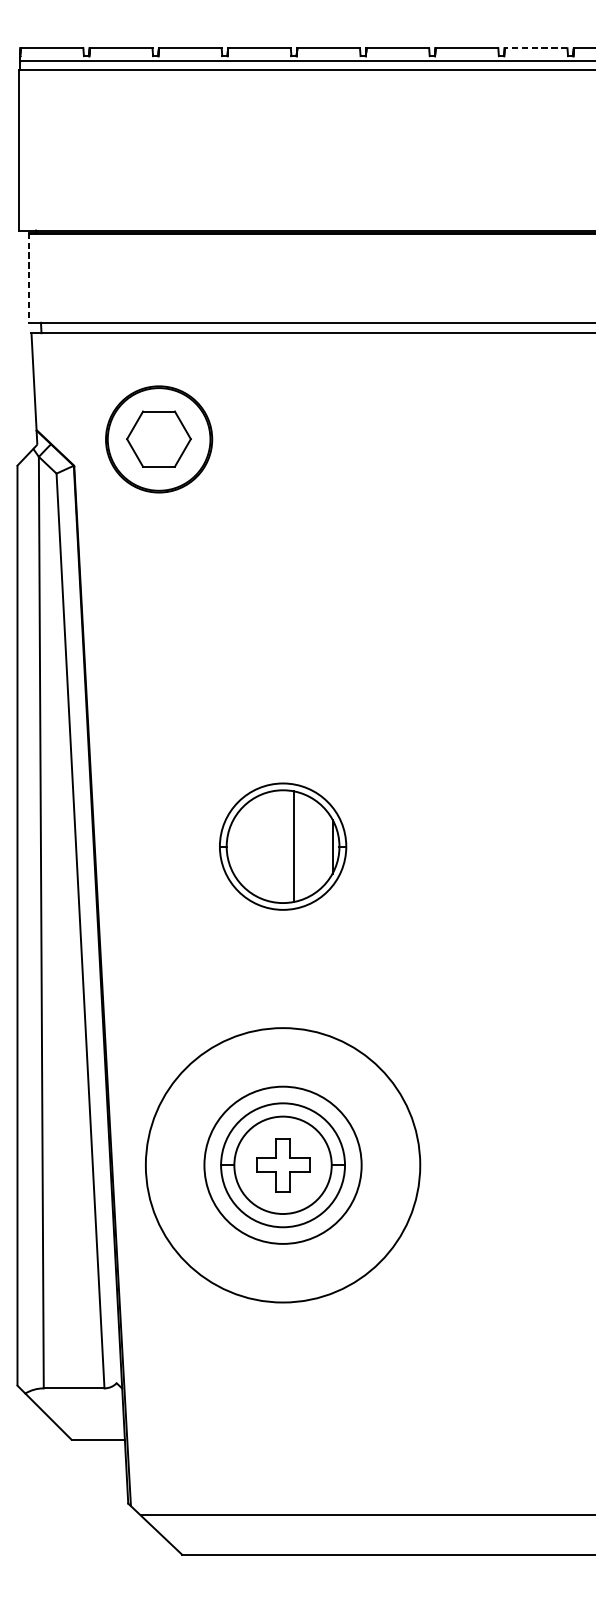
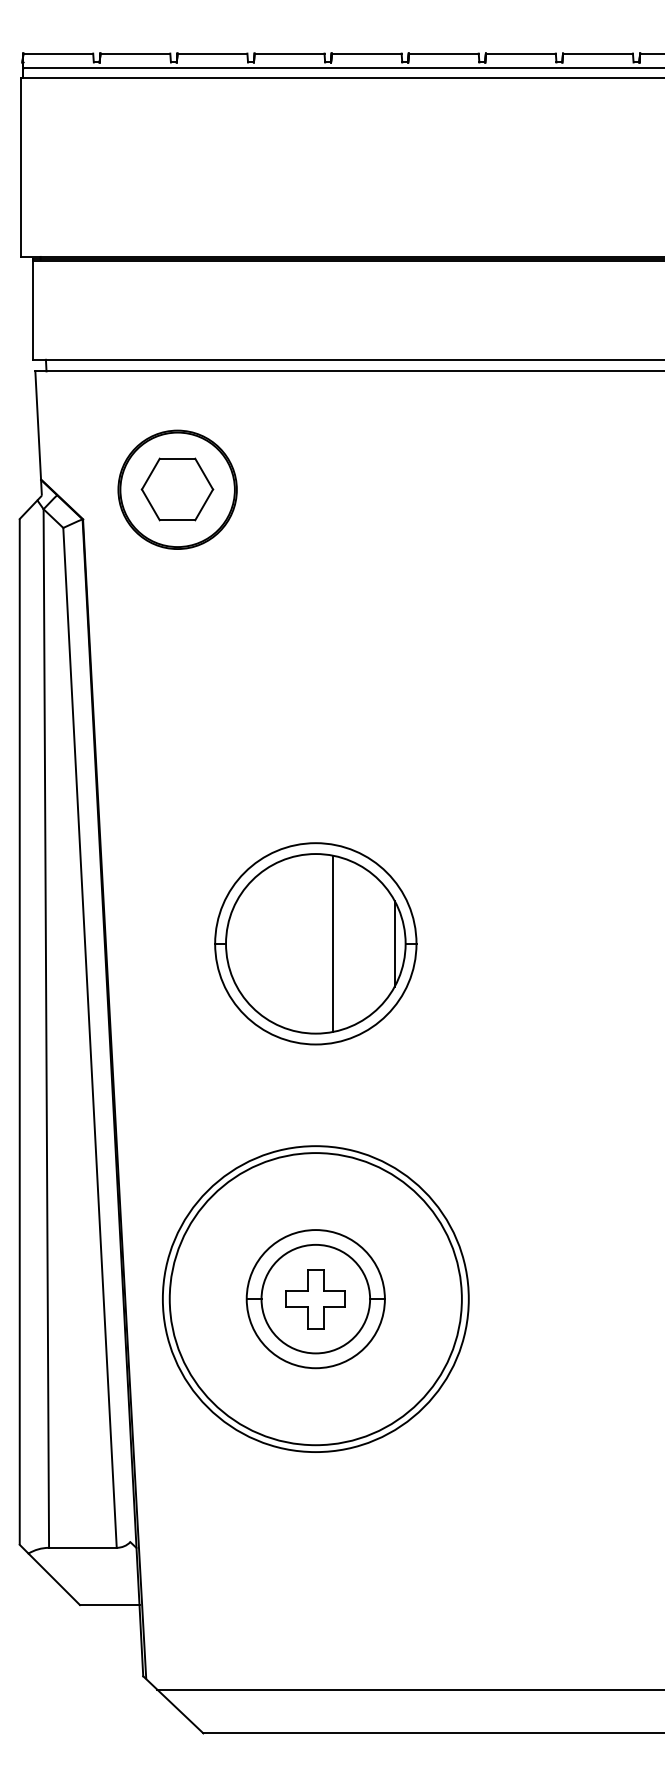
line: (535, 48) -> (597, 53), dashed -> solid
line: (28, 278) -> (32, 310), dashed -> solid
part: (282, 846) -> (315, 943), size x1.43
circle: (282, 1165) -> (315, 1299), size x1.67

